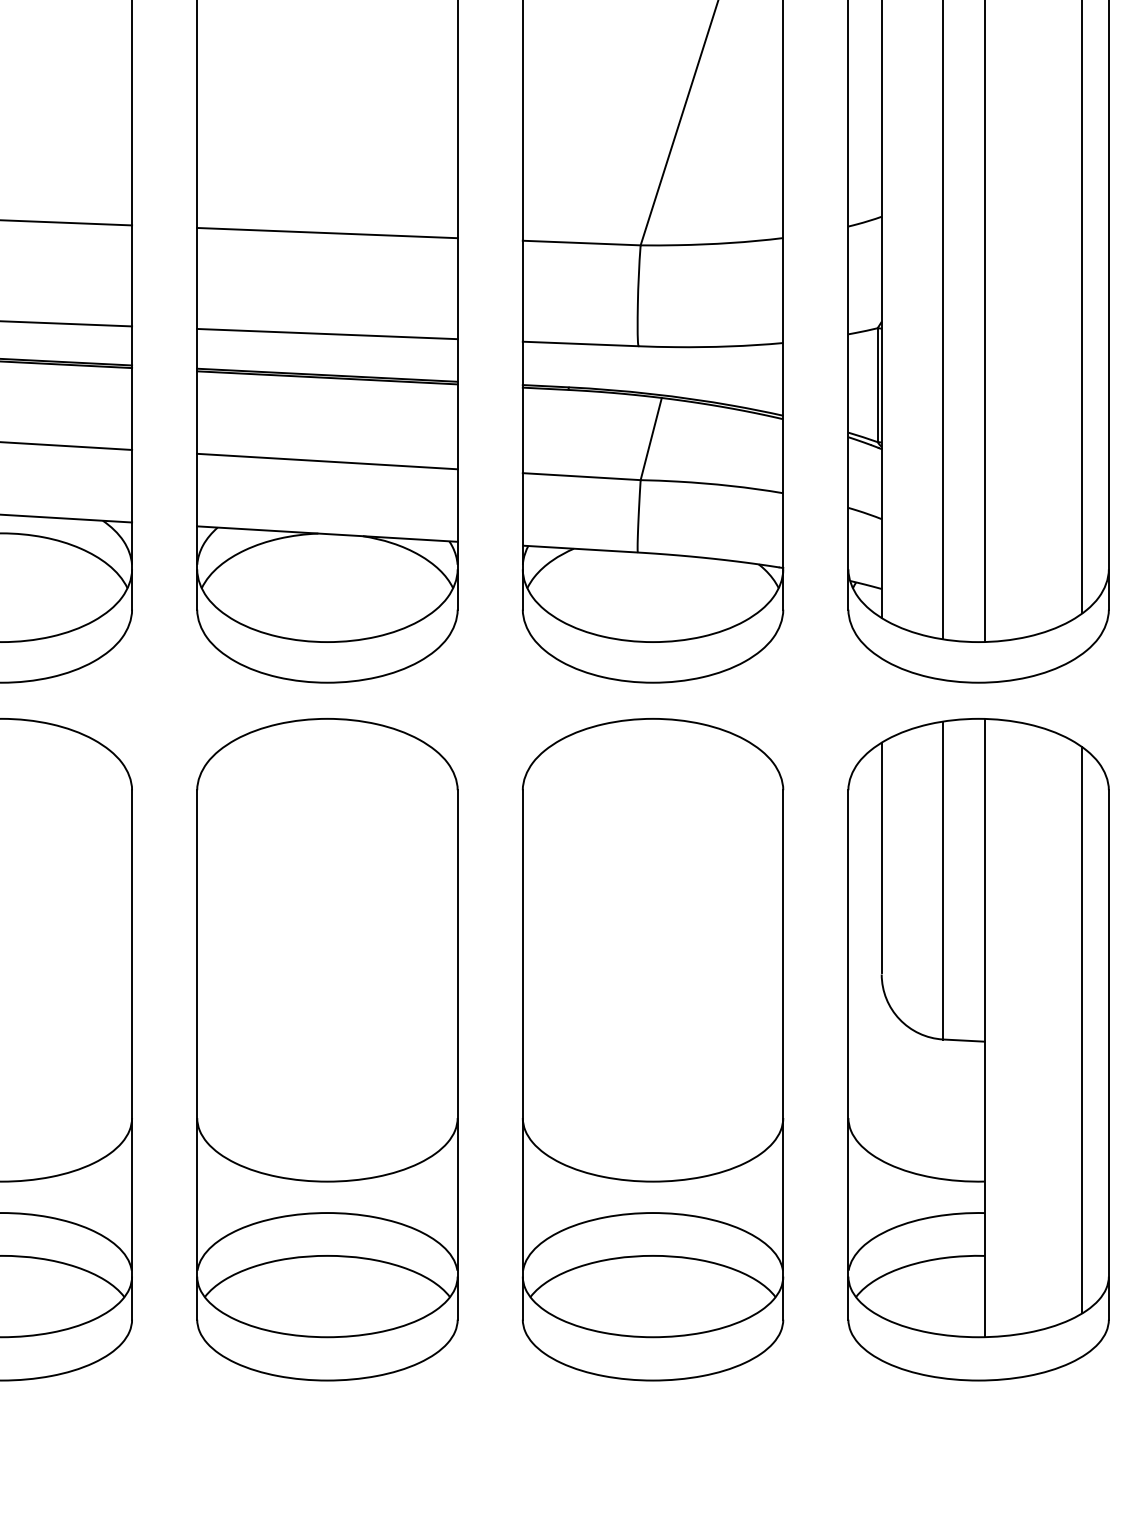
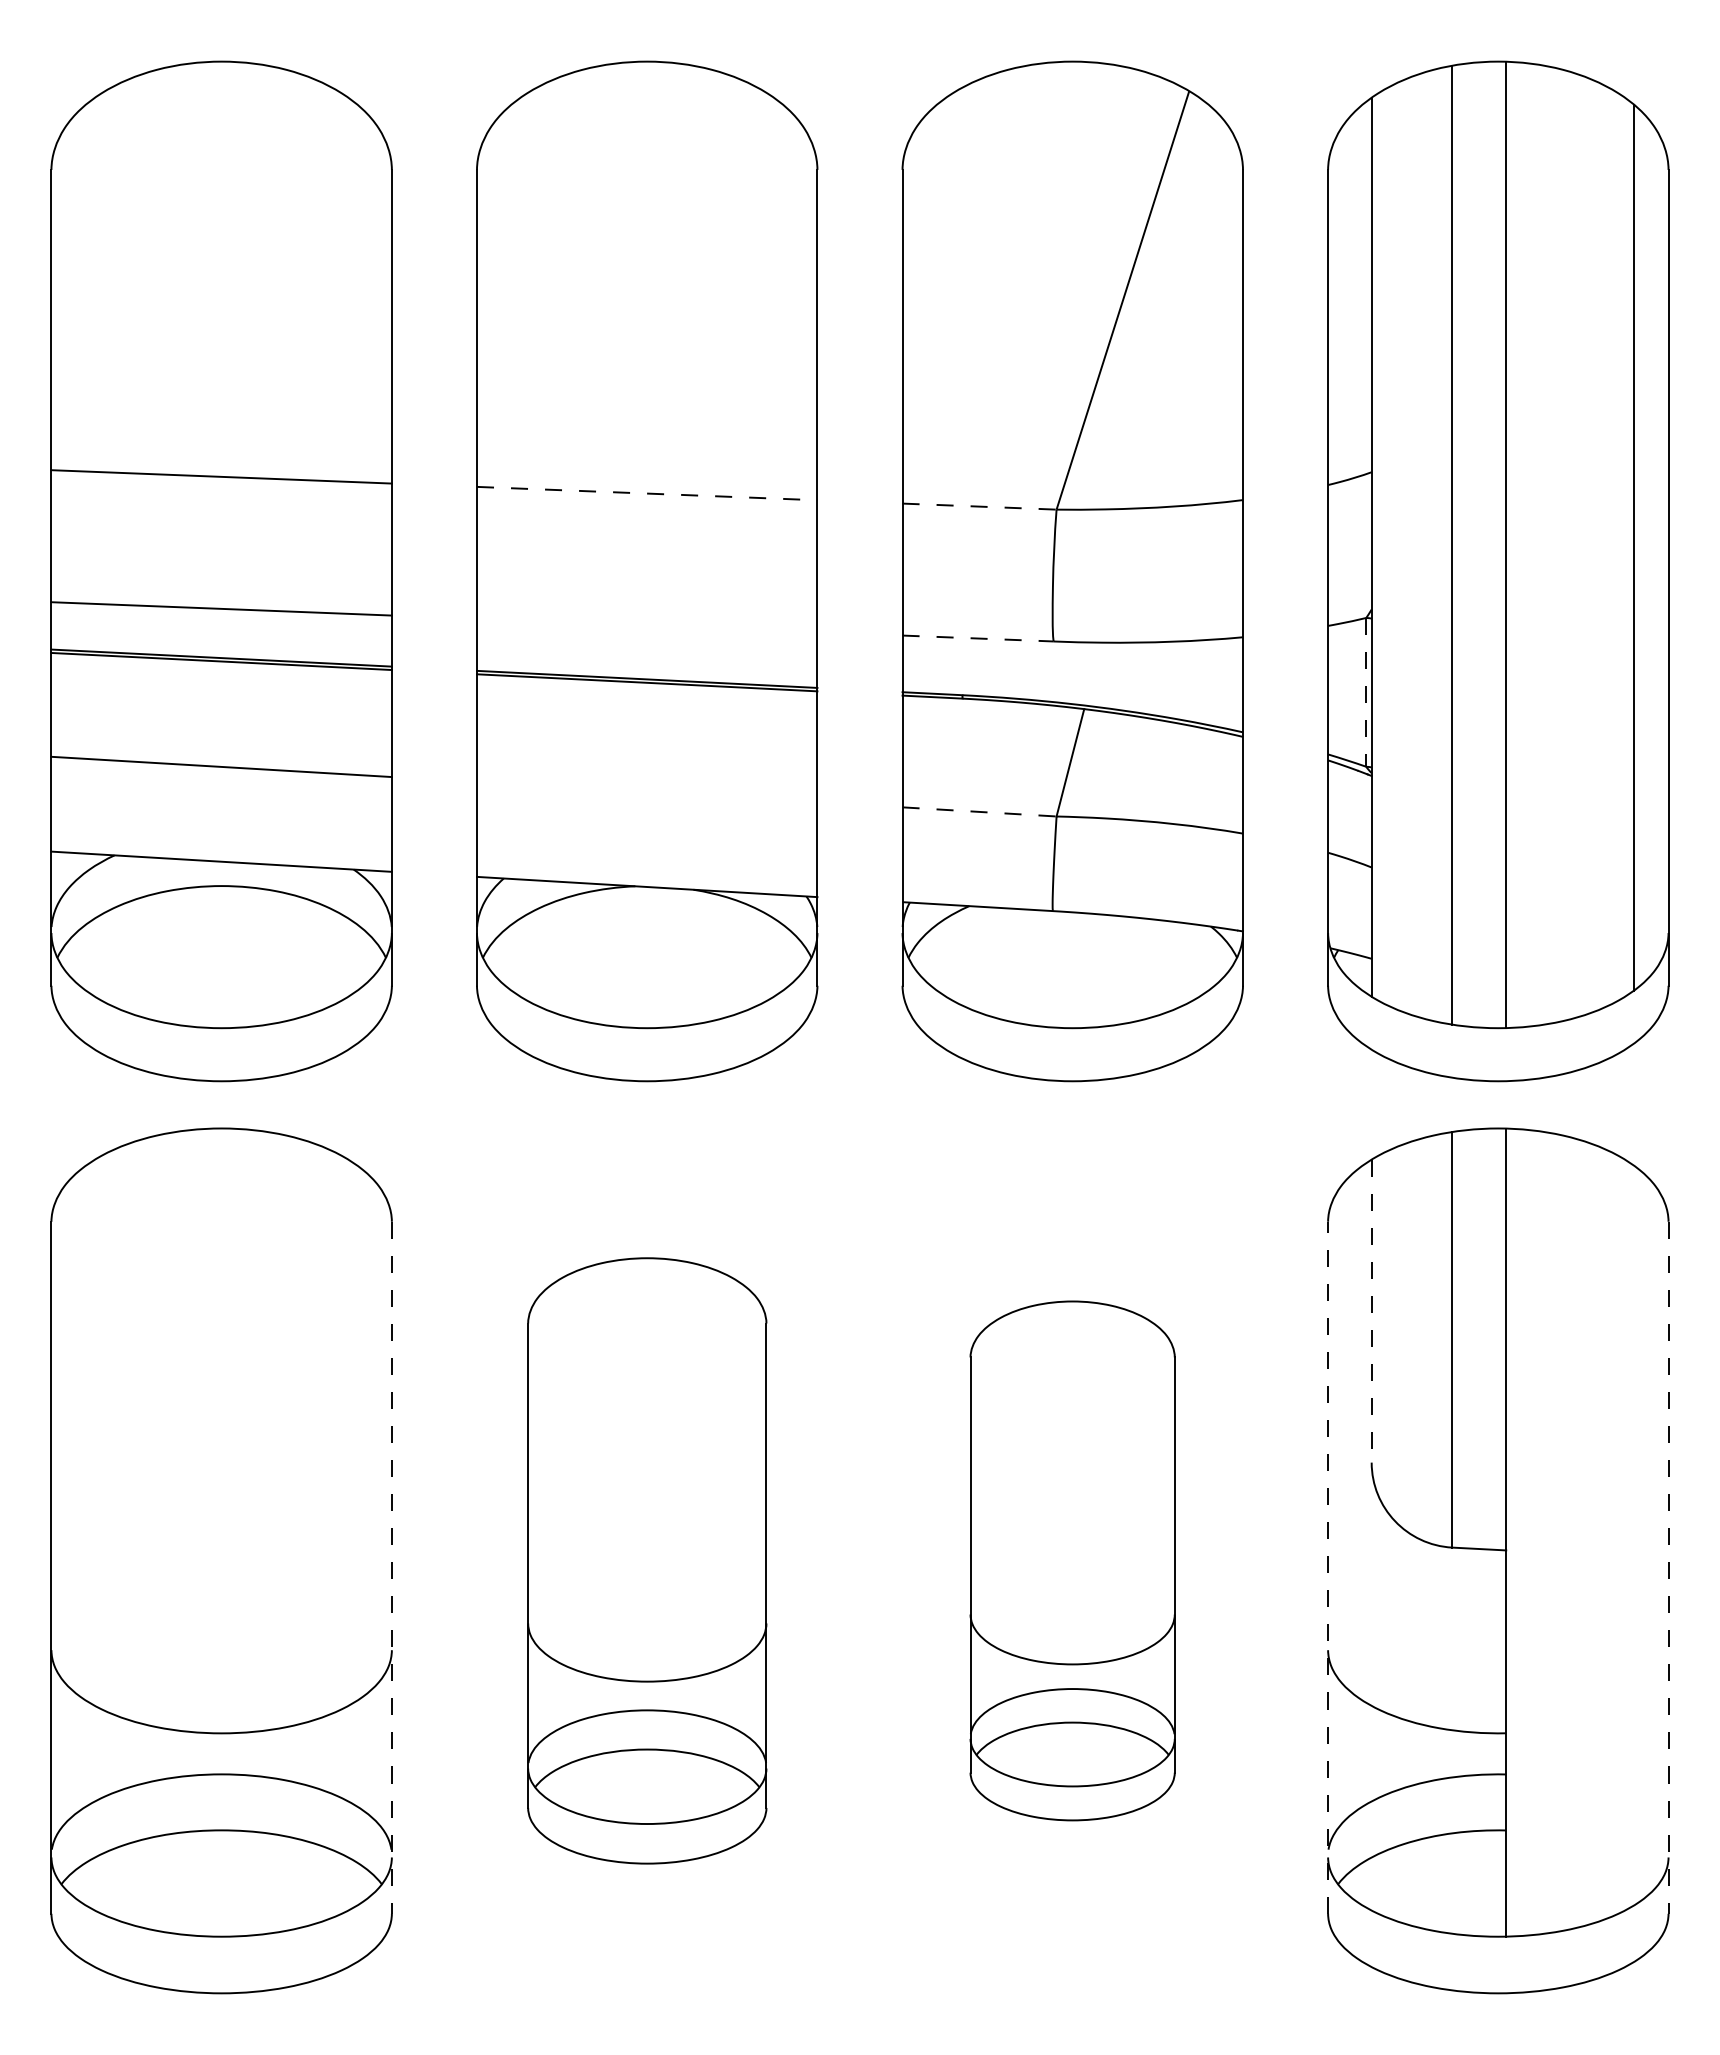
line: (327, 233) -> (647, 493), solid -> dashed
line: (582, 242) -> (980, 506), solid -> dashed
line: (327, 334) -> (647, 625), removed
line: (580, 343) -> (978, 638), solid -> dashed
line: (877, 385) -> (1366, 692), solid -> dashed
line: (327, 461) -> (647, 792), removed
line: (582, 476) -> (980, 811), solid -> dashed
line: (881, 858) -> (1371, 1310), solid -> dashed
line: (1082, 1030) -> (1633, 1535), removed
part: (327, 1049) -> (647, 1560), size x0.7
part: (652, 1049) -> (1072, 1560), size x0.6
line: (848, 1054) -> (1328, 1567), solid -> dashed
line: (131, 1055) -> (391, 1568), solid -> dashed
line: (1108, 1055) -> (1668, 1568), solid -> dashed

